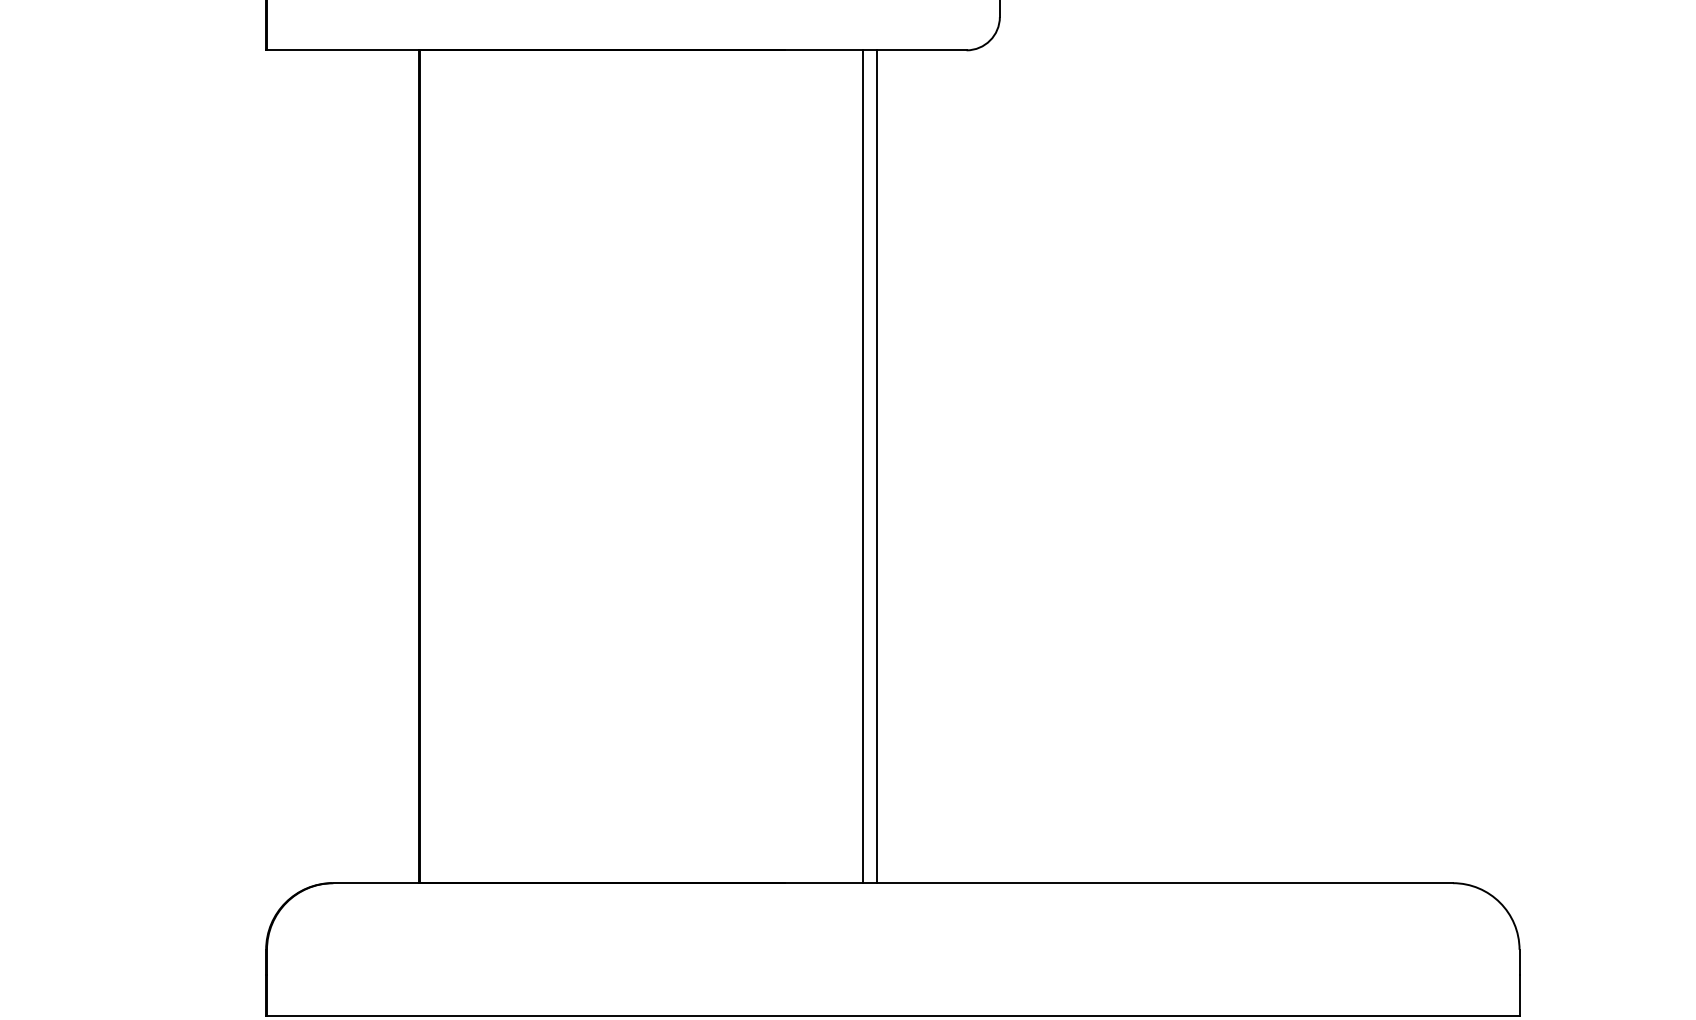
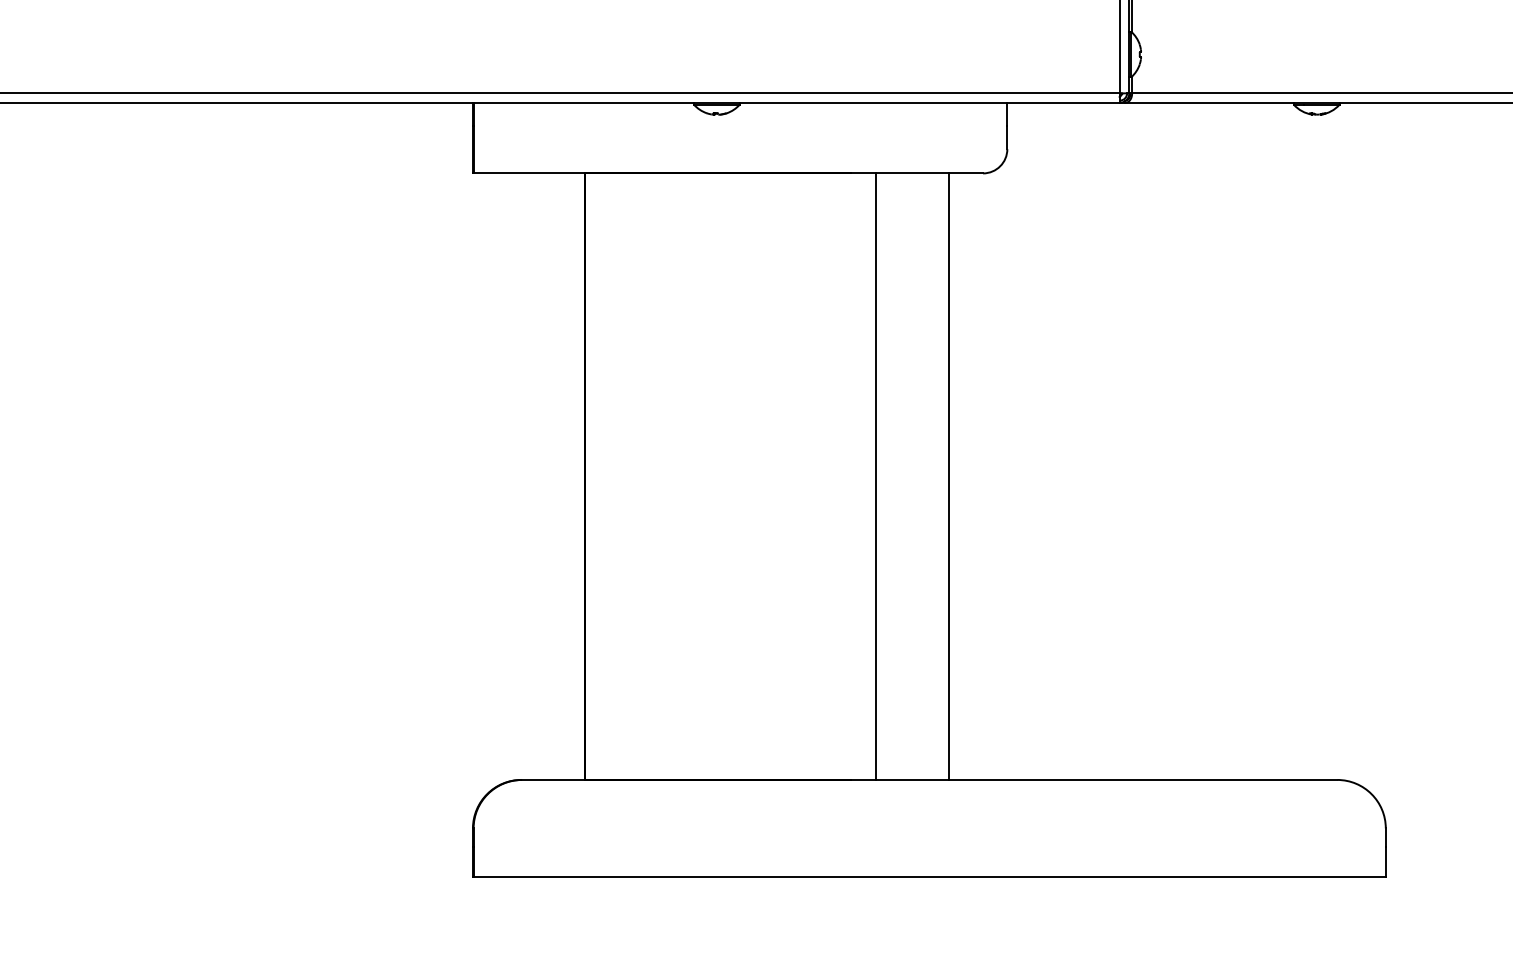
line: (862, 466) -> (876, 476), moved
line: (877, 466) -> (949, 476), moved

